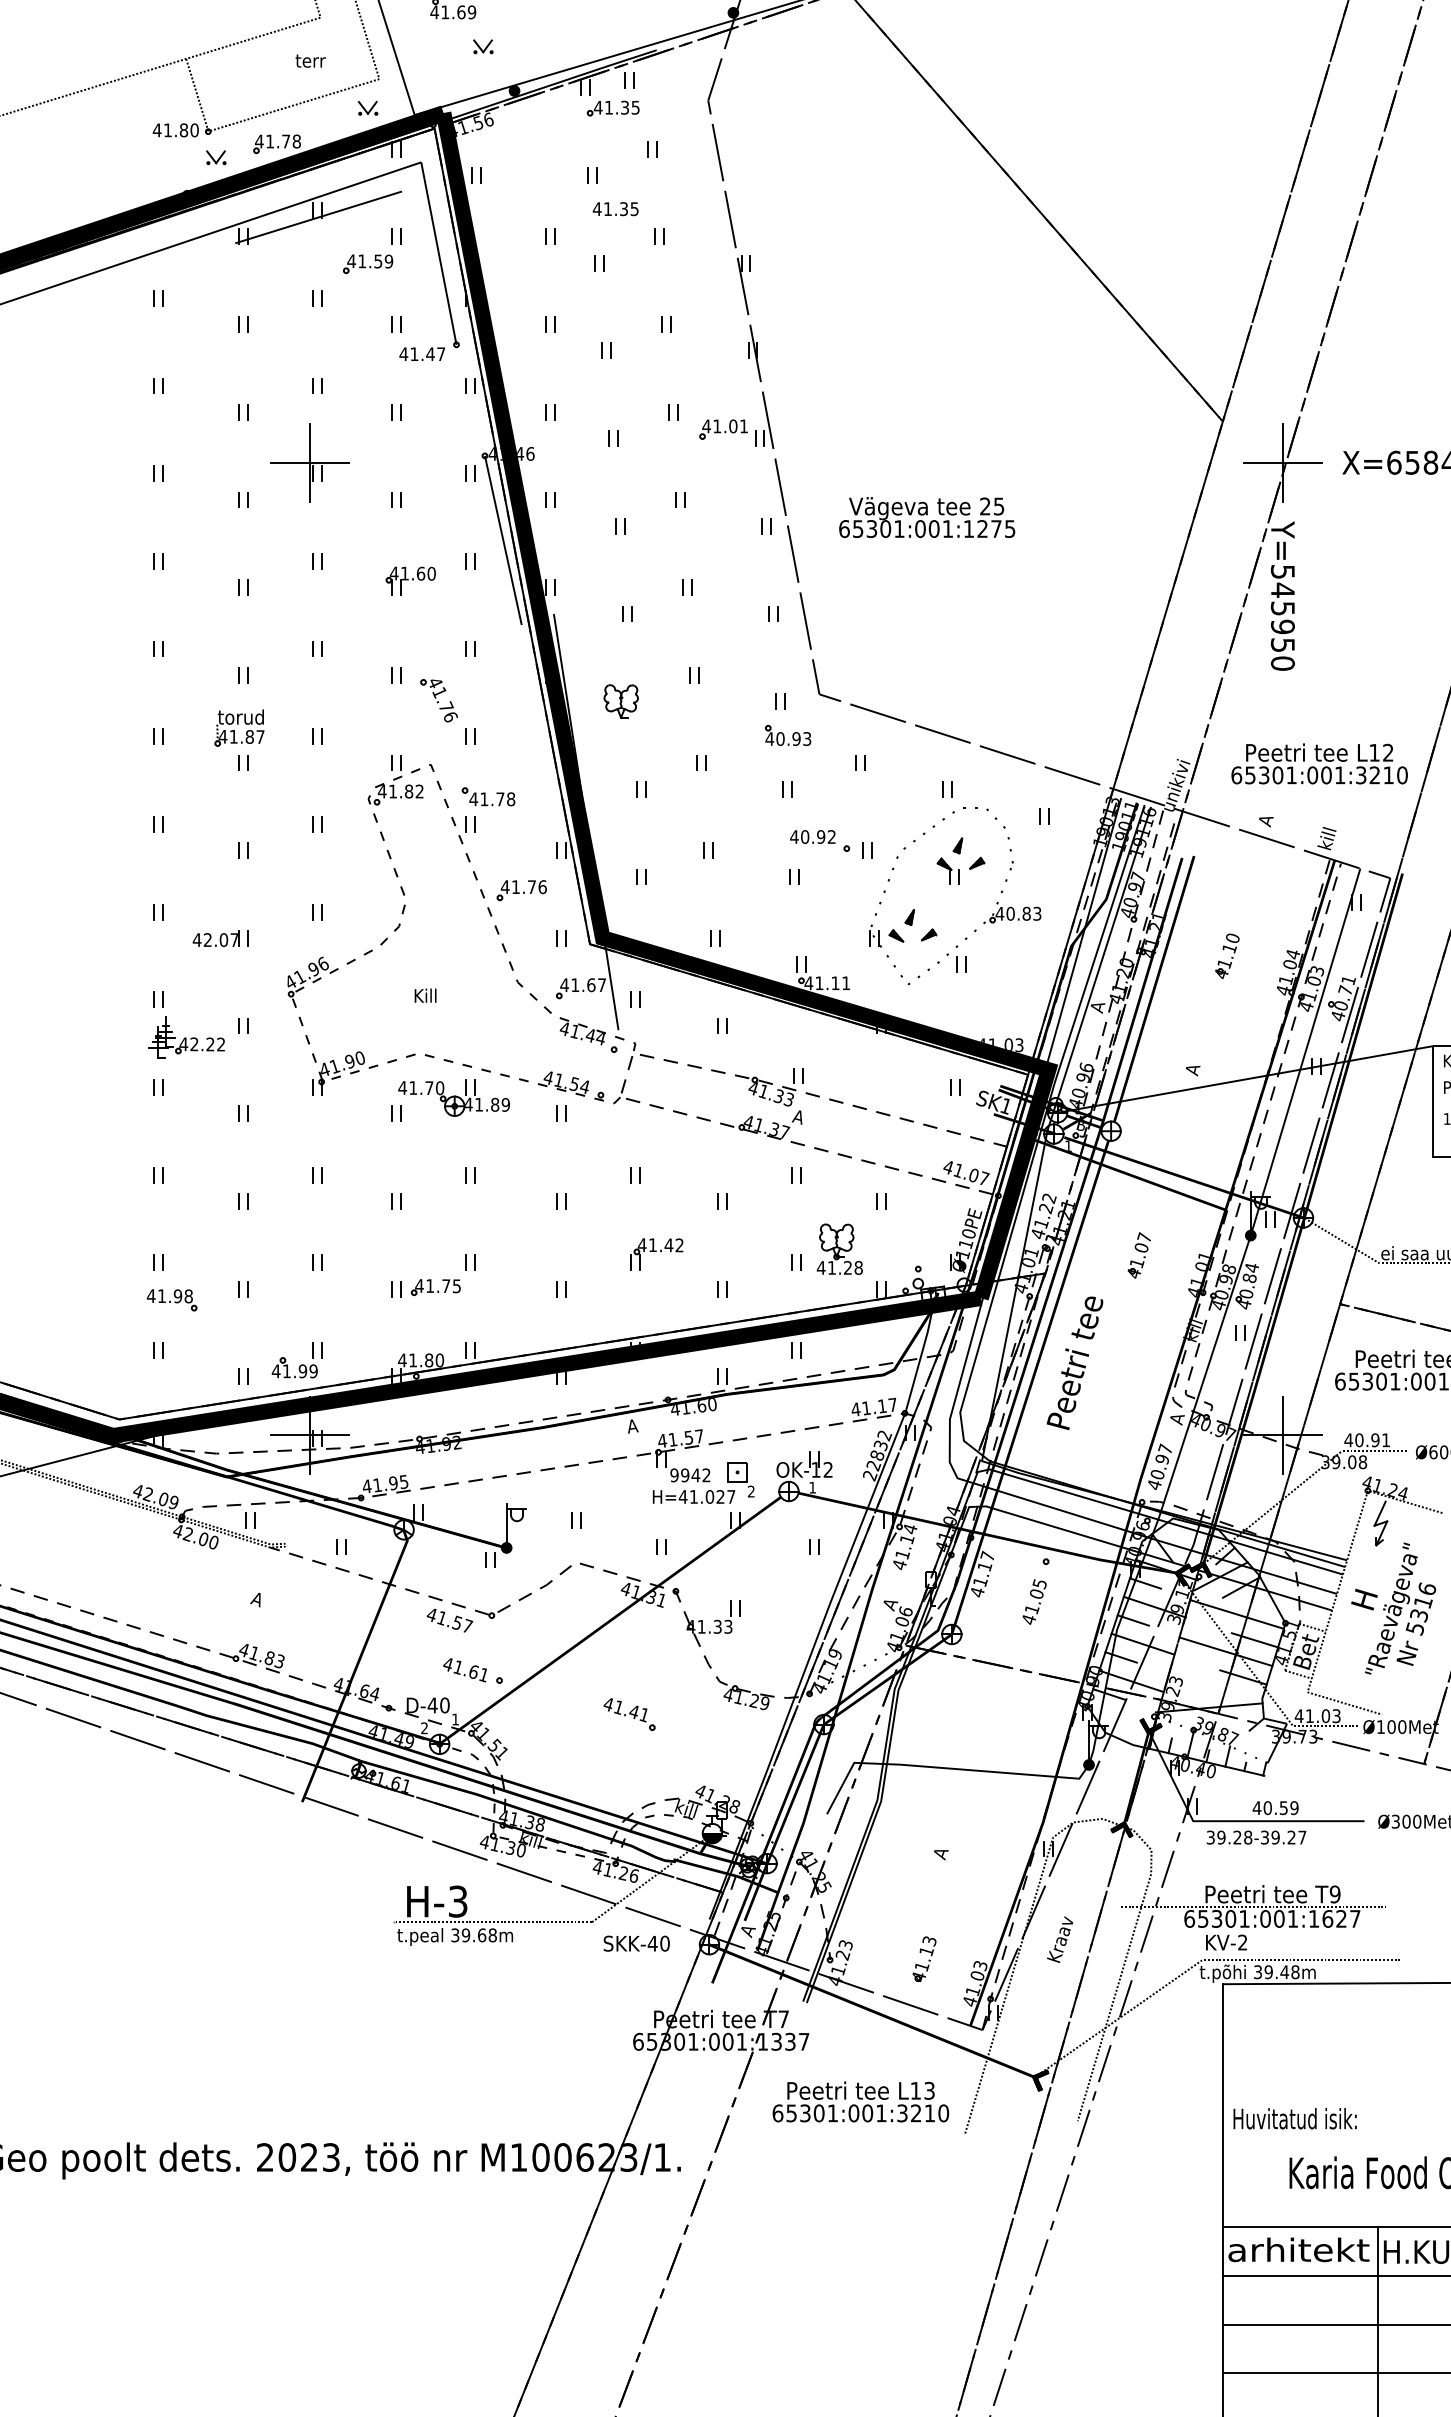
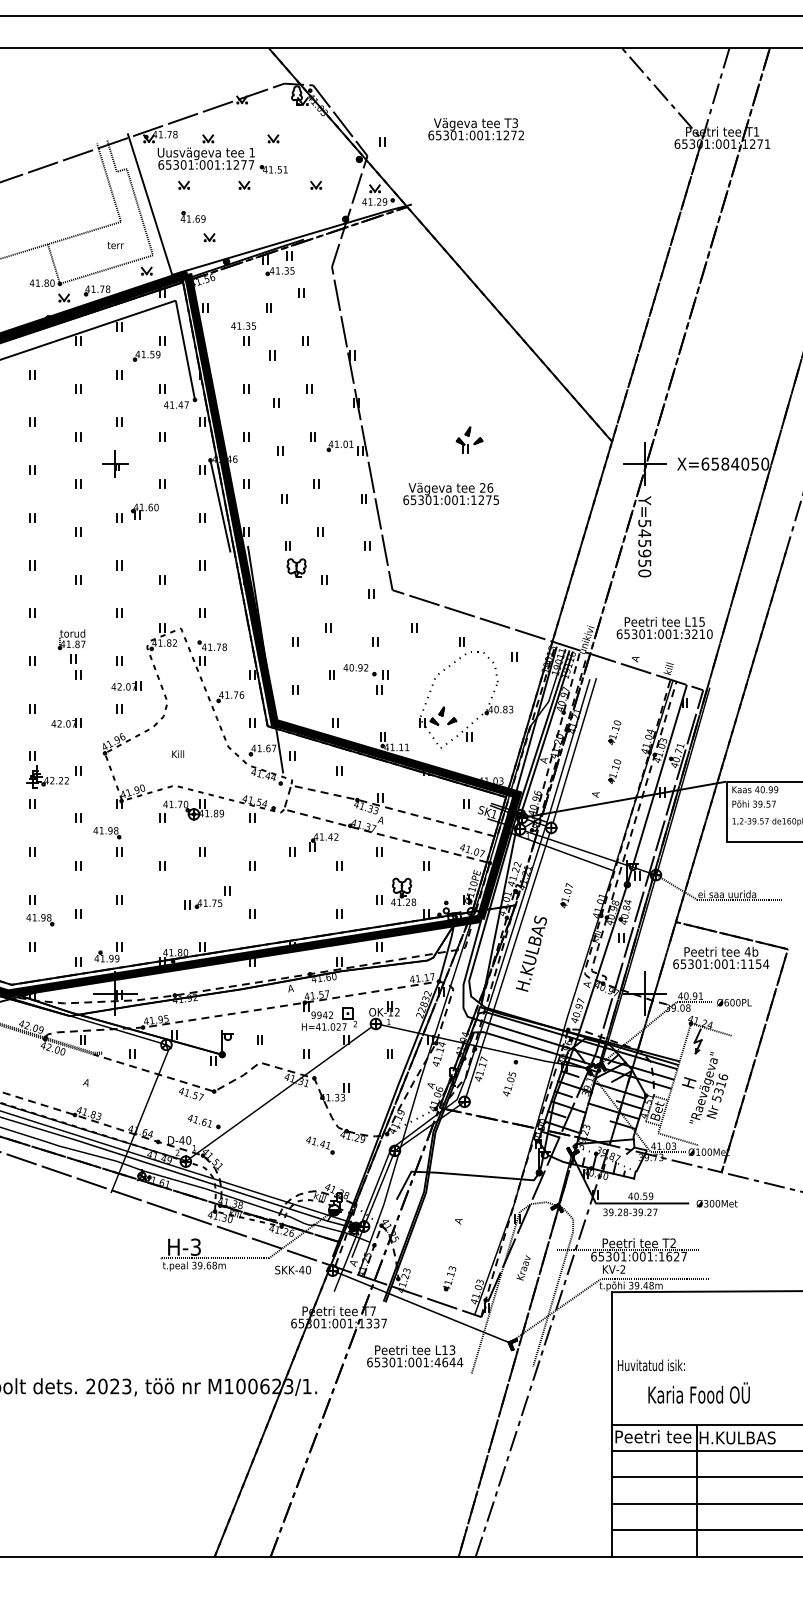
text: (615, 208) -> (243, 325), moved
line: (317, 217) -> (119, 330), removed
part: (310, 461) -> (115, 463), size x0.6
text: (999, 505) -> (490, 487), 25 -> 26
part: (409, 581) -> (144, 511), moved
part: (437, 700) -> (184, 593), removed
part: (620, 700) -> (296, 567), moved
part: (786, 735) -> (374, 612), removed
part: (238, 740) -> (71, 646), moved
text: (1387, 751) -> (701, 621), L12 -> L15
part: (830, 843) -> (365, 671), moved
part: (960, 860) -> (469, 439), moved
part: (330, 869) -> (126, 685), added
part: (1227, 1027) -> (614, 771), added
part: (295, 1141) -> (107, 833), added
part: (655, 1255) -> (323, 842), moved
part: (433, 1275) -> (207, 897), moved
text: (1074, 1361) -> (531, 953), Peetri tee -> H.KULBAS
part: (630, 1714) -> (320, 1145), moved
text: (1335, 1894) -> (673, 1243), T9 -> T2
text: (922, 2113) -> (448, 1362), 65301:001:3210 -> 65301:001:4644
text: (1298, 2249) -> (653, 1436), arhitekt -> Peetri tee

